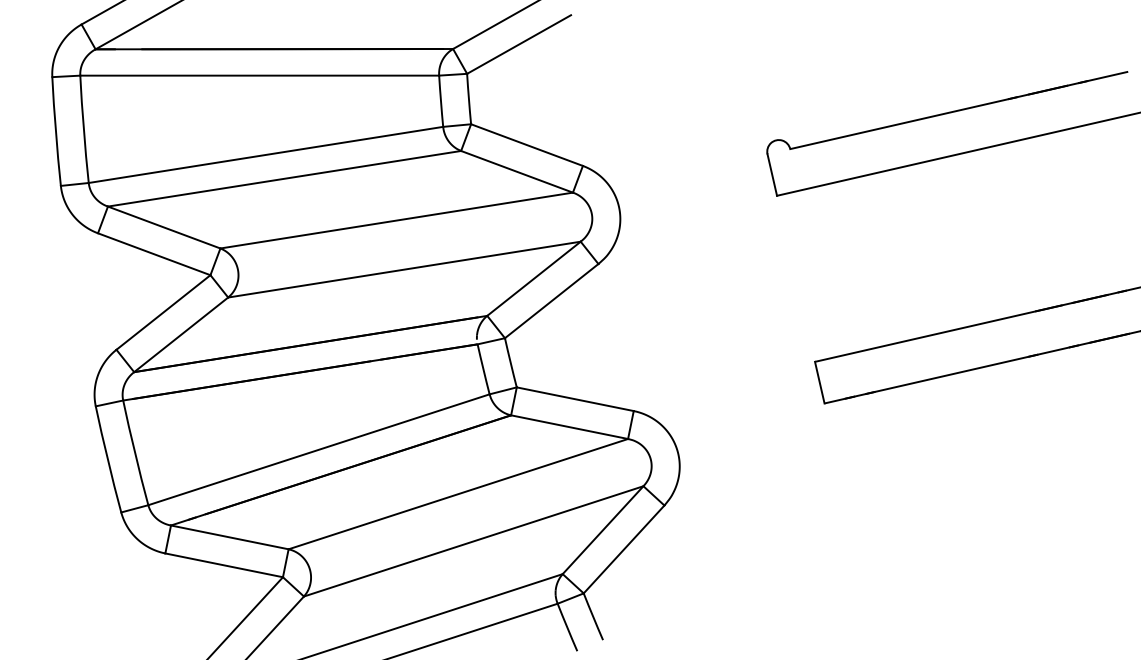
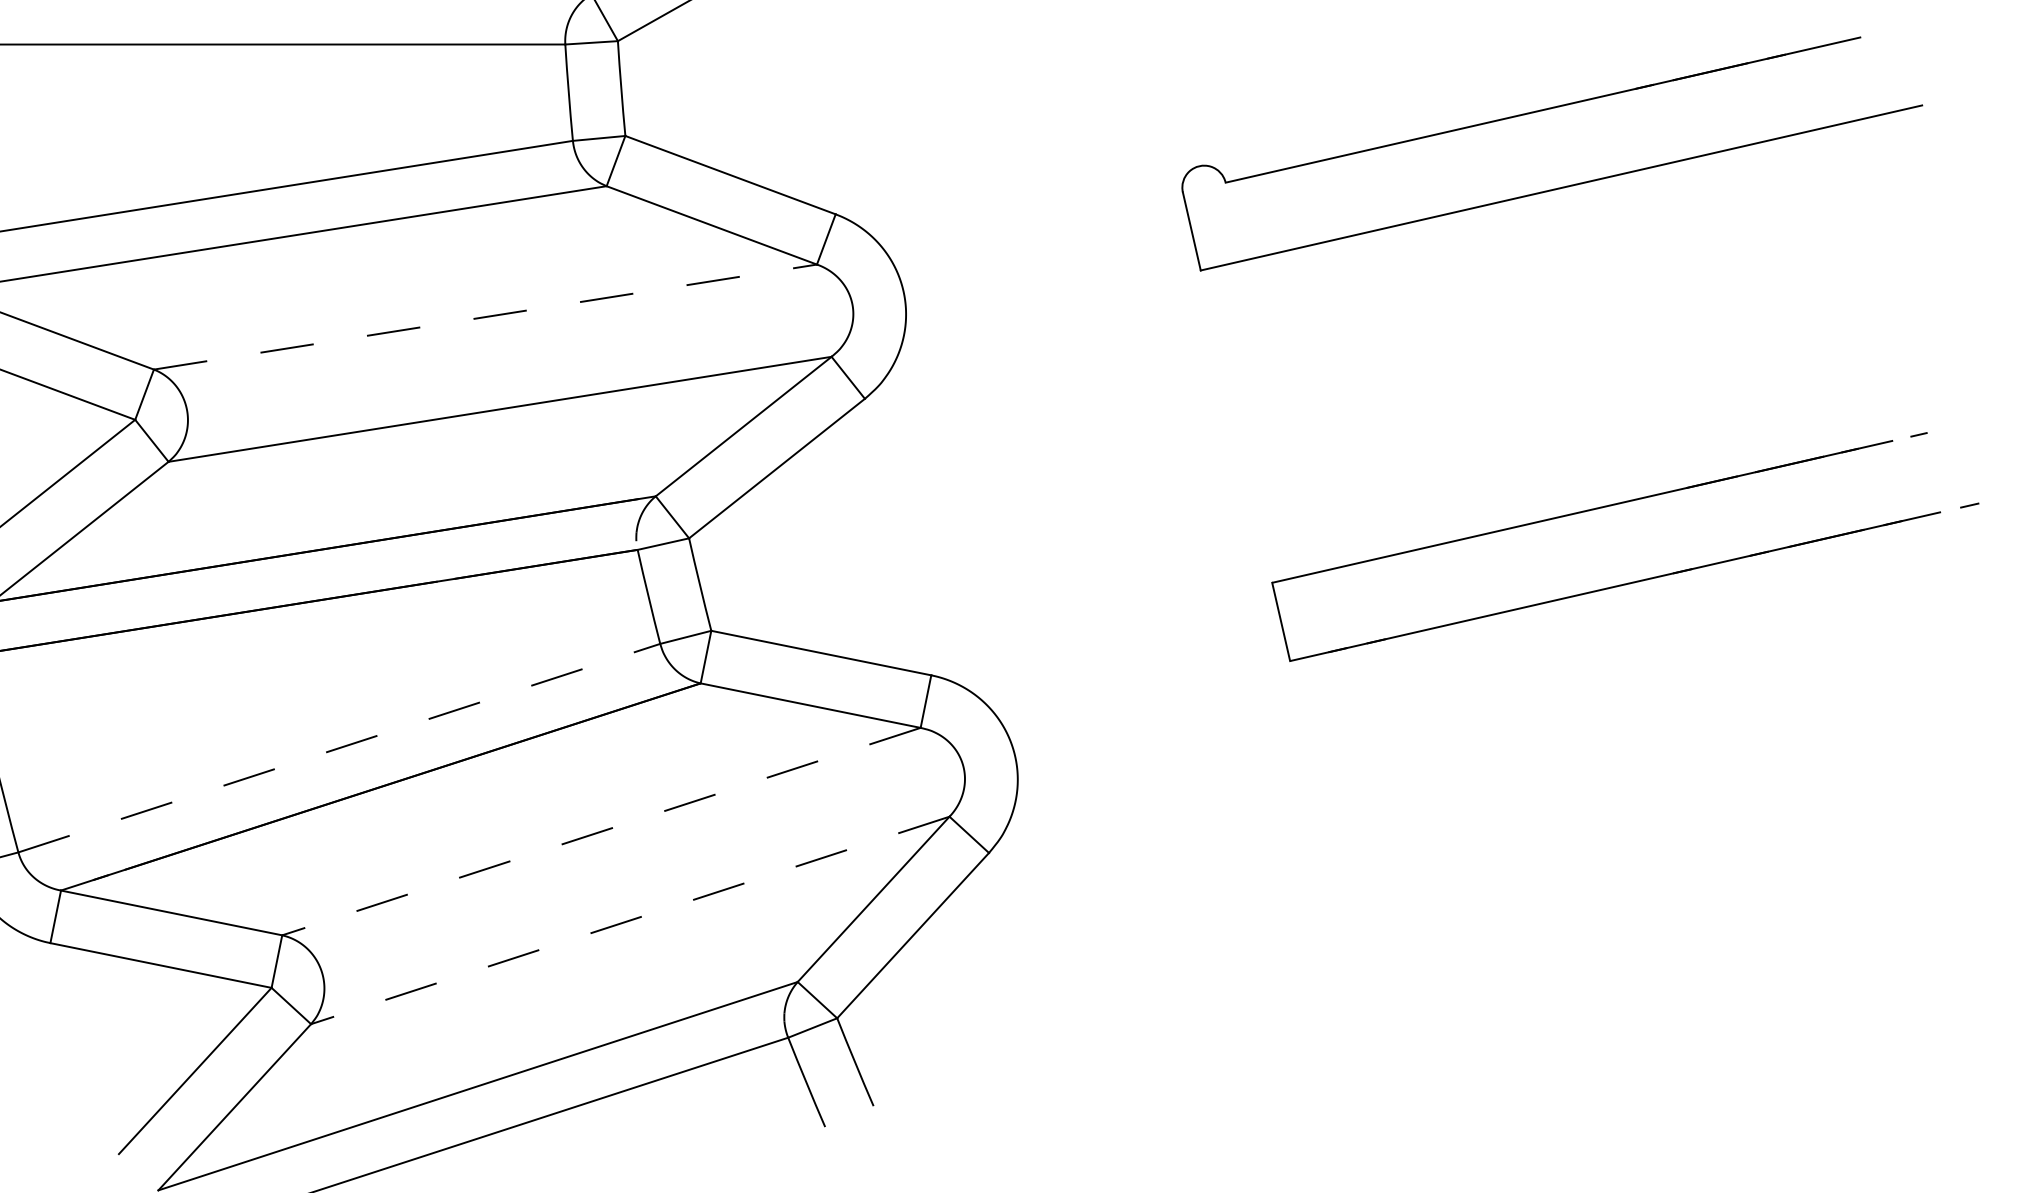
line: (397, 220) -> (486, 316), solid -> dashed
line: (319, 449) -> (340, 747), solid -> dashed
line: (457, 494) -> (599, 832), solid -> dashed
line: (473, 541) -> (629, 920), solid -> dashed

